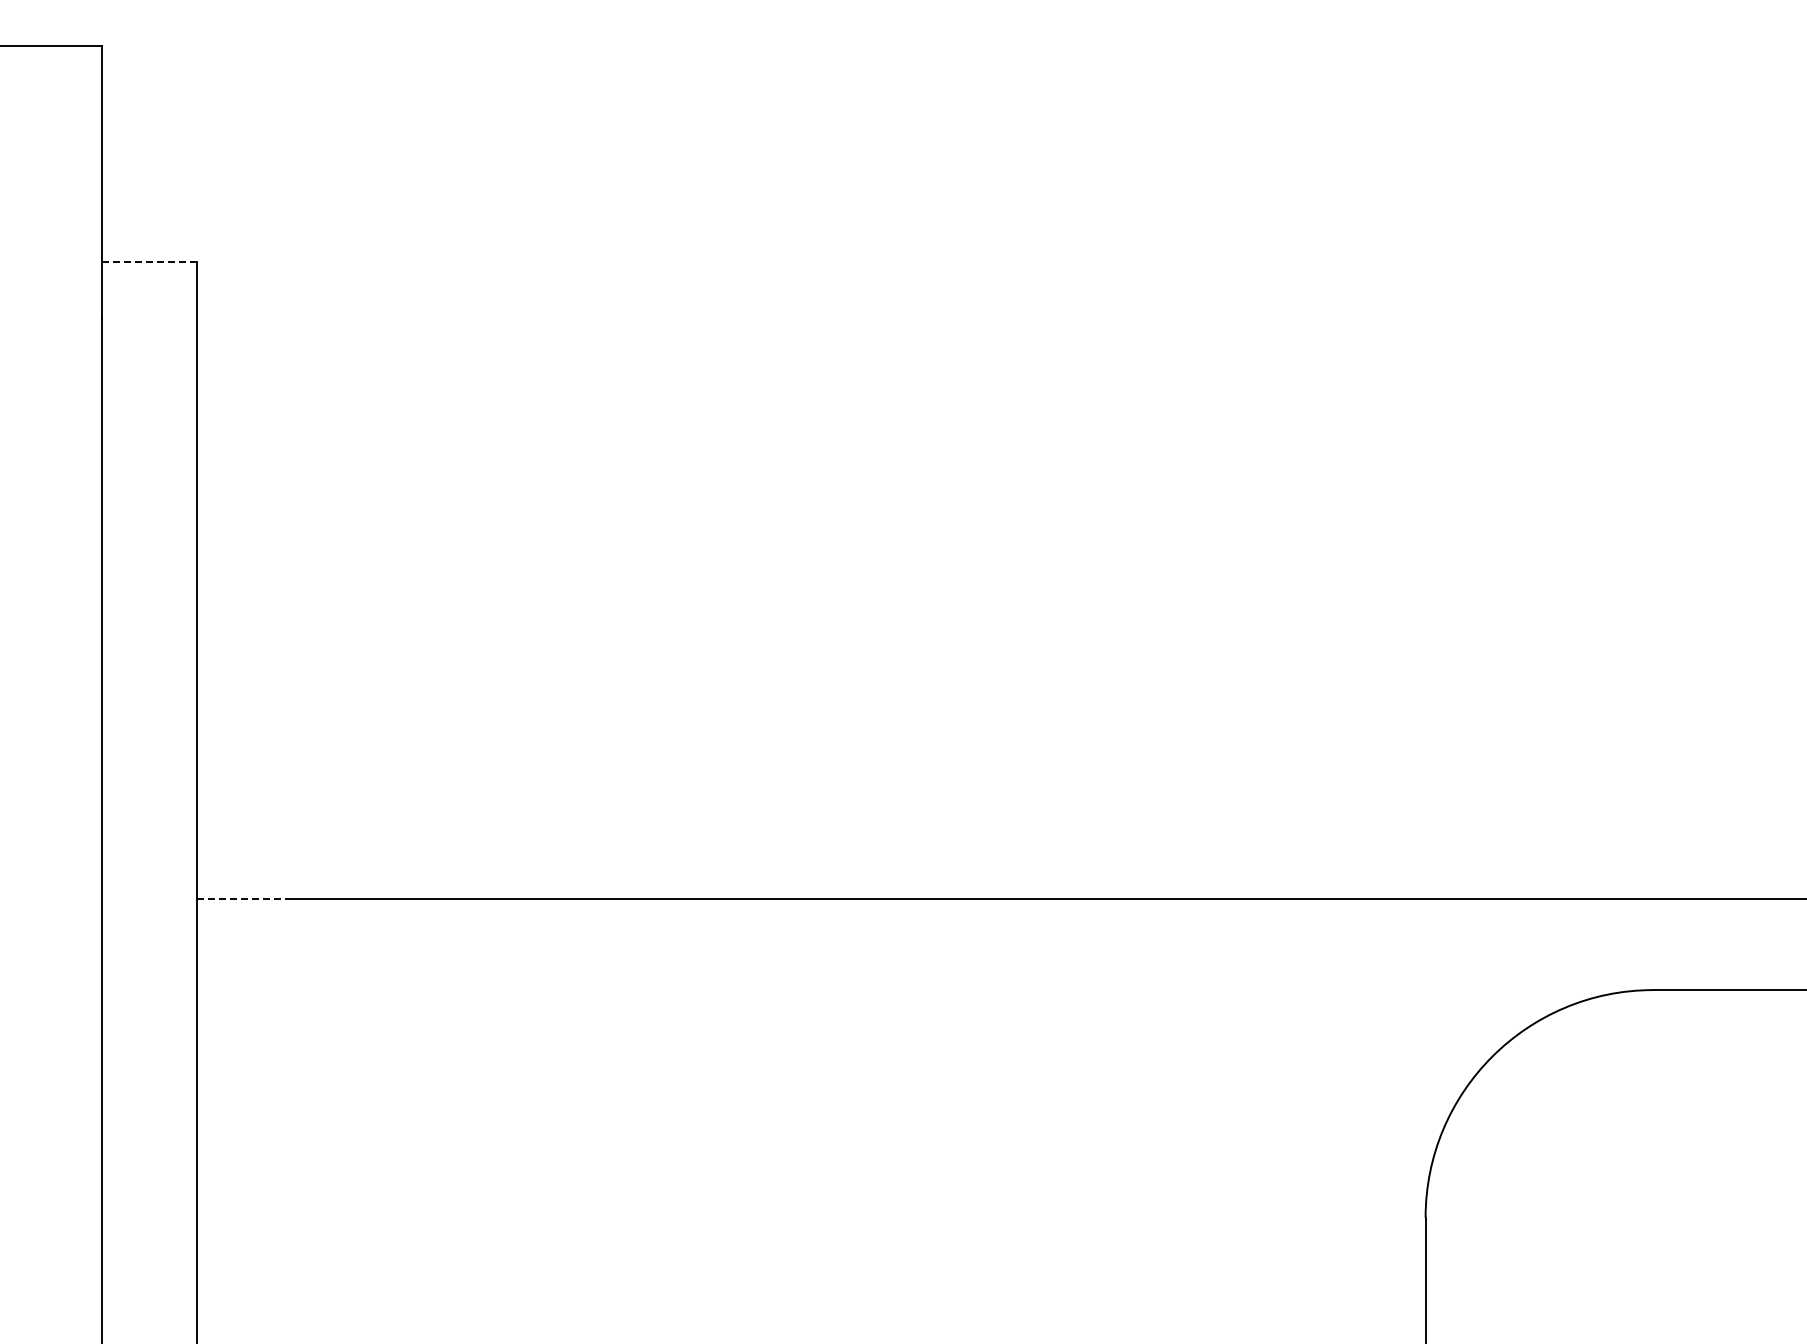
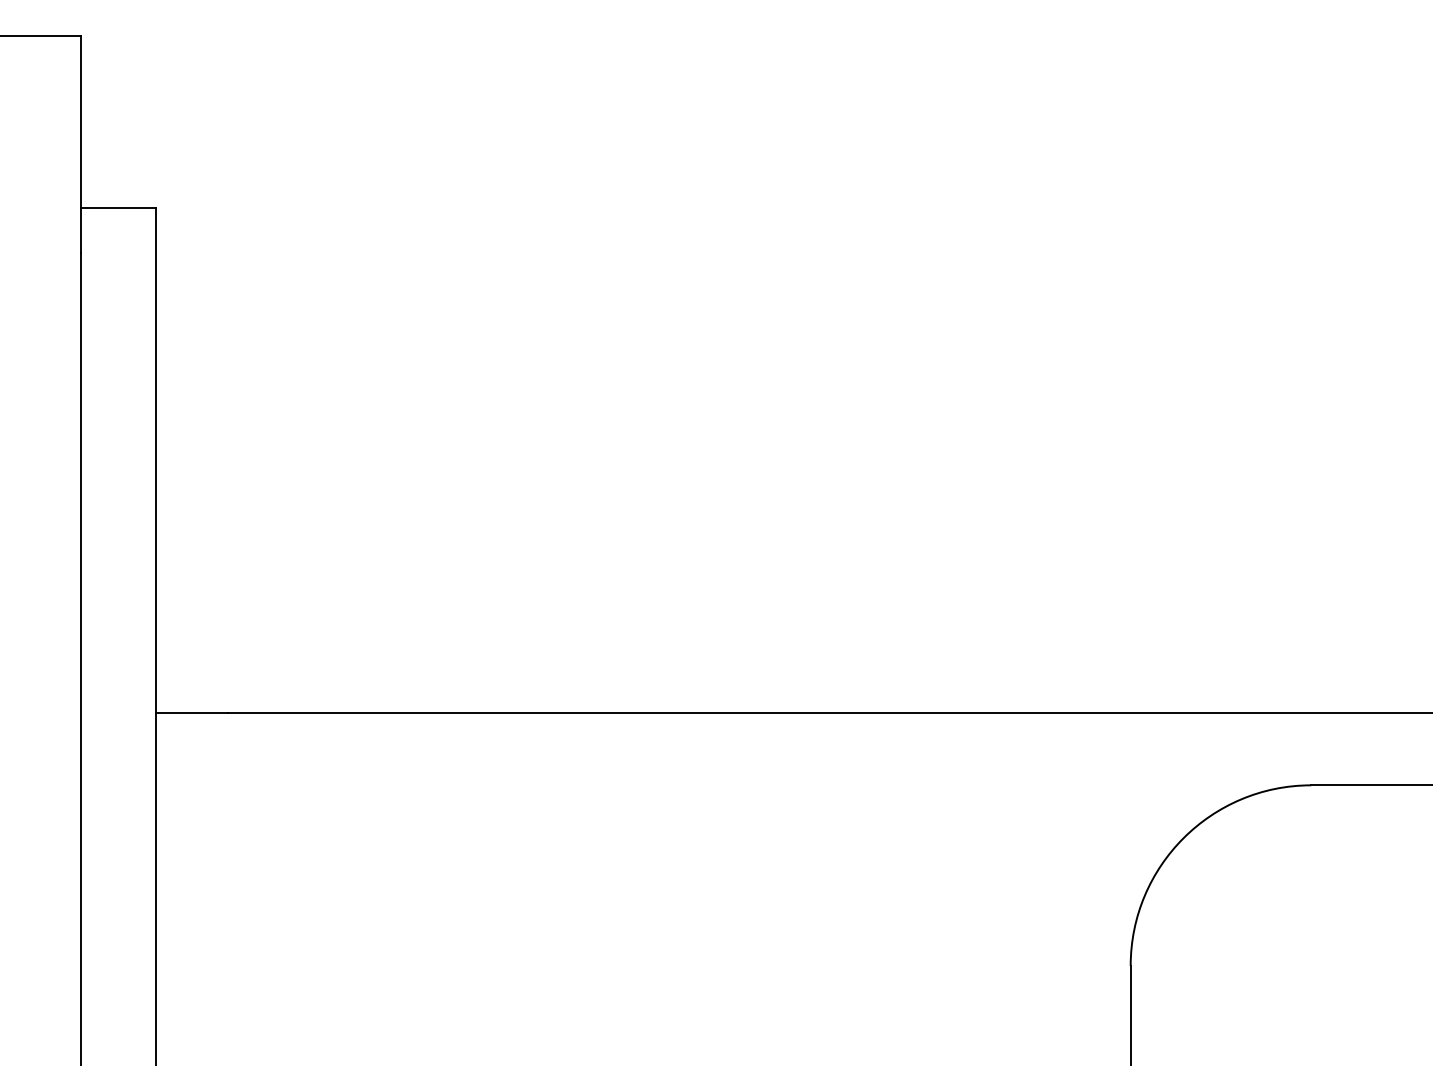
line: (149, 261) -> (118, 207), dashed -> solid
line: (242, 899) -> (192, 713), dashed -> solid

